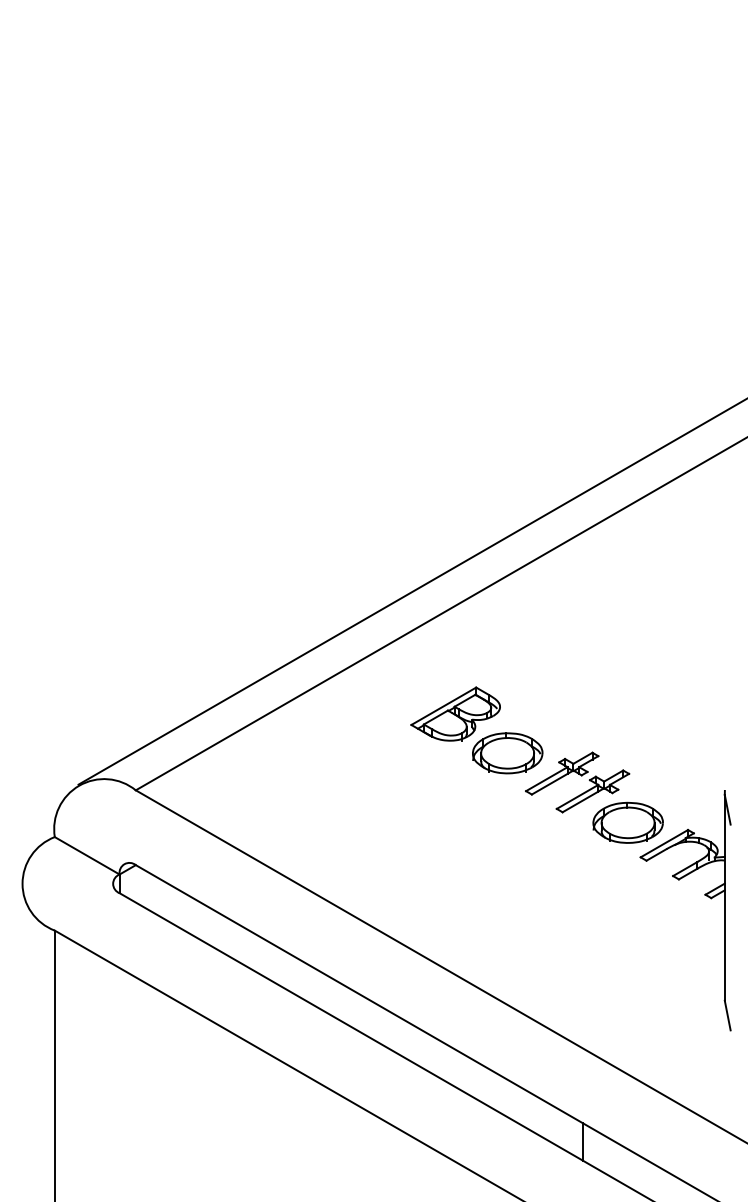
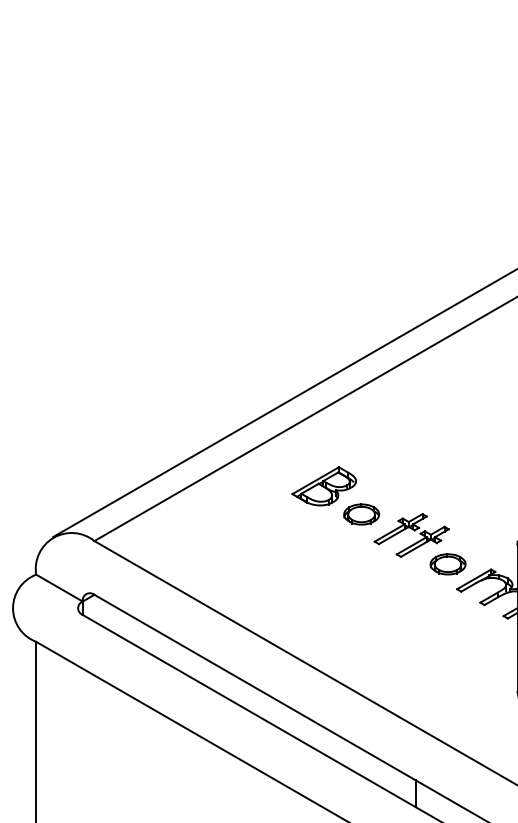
part: (507, 753) -> (361, 514), size x0.7
part: (627, 822) -> (447, 564), size x0.7

